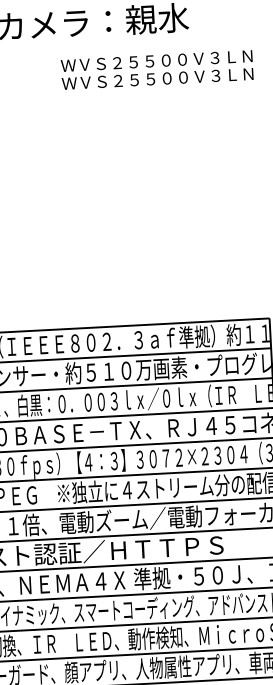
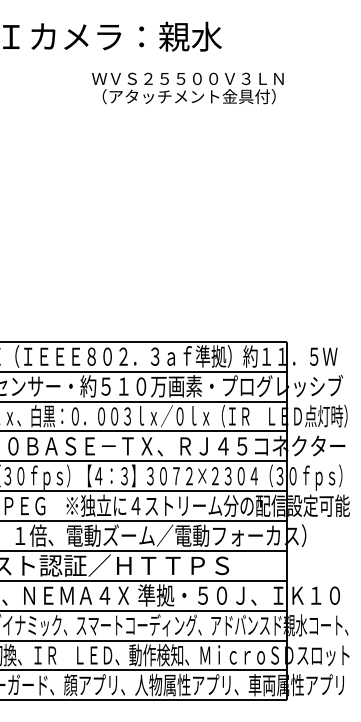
text: (157, 78) -> (187, 96), ＷＶＳ２５５００Ｖ３ＬＮ -> （アタッチメント金具付）

